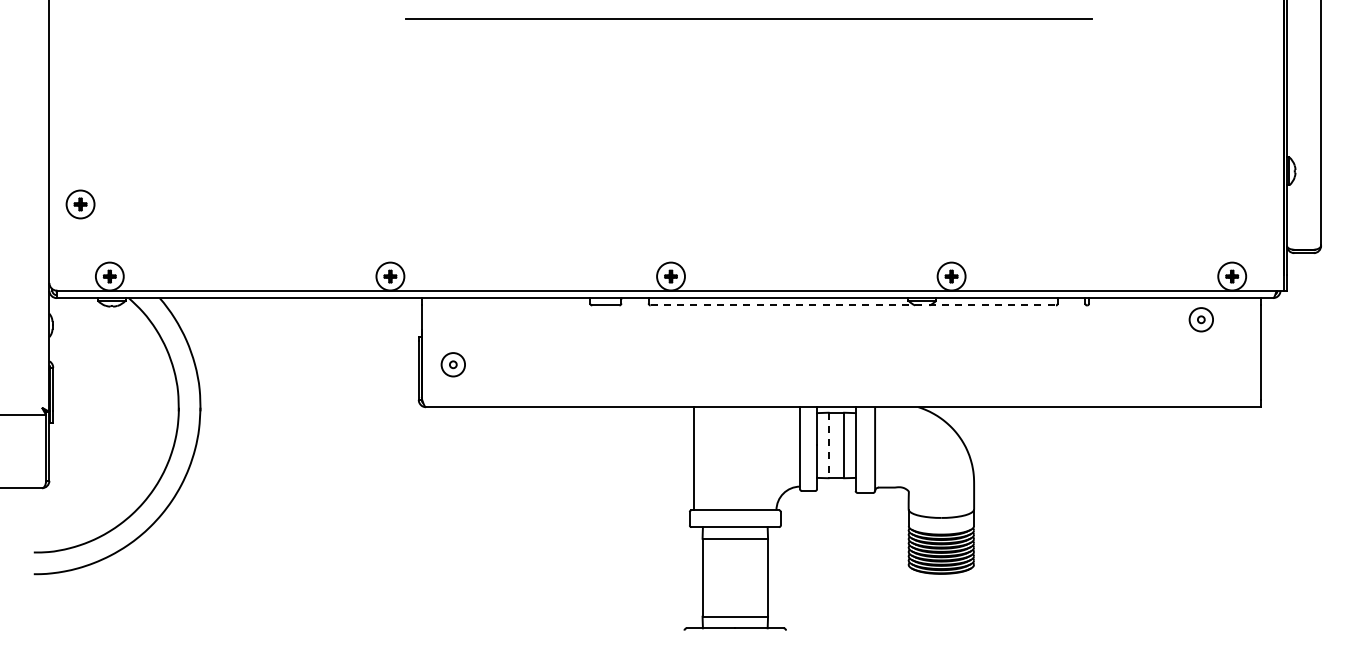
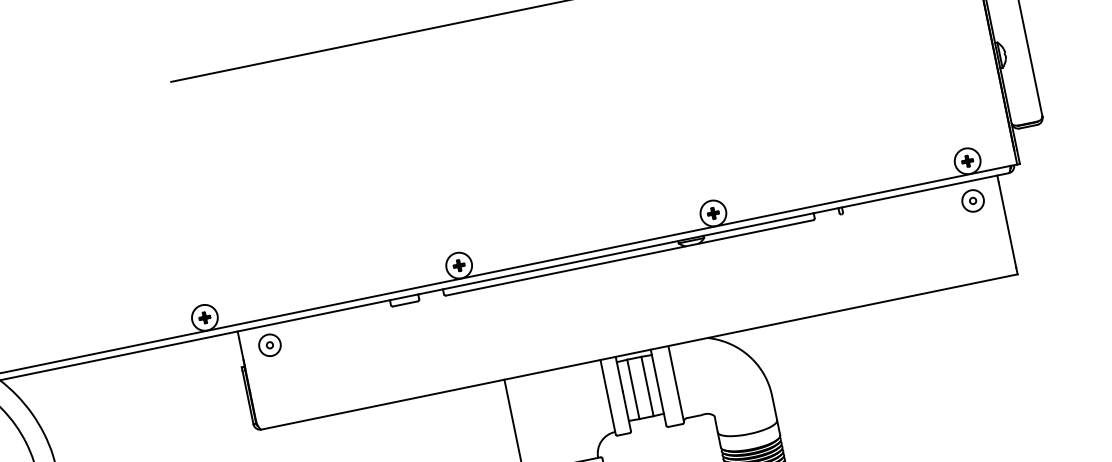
line: (853, 305) -> (629, 257), dashed -> solid
part: (1200, 319) -> (972, 200), moved
part: (452, 364) -> (269, 345), moved
line: (828, 445) -> (633, 389), dashed -> solid

